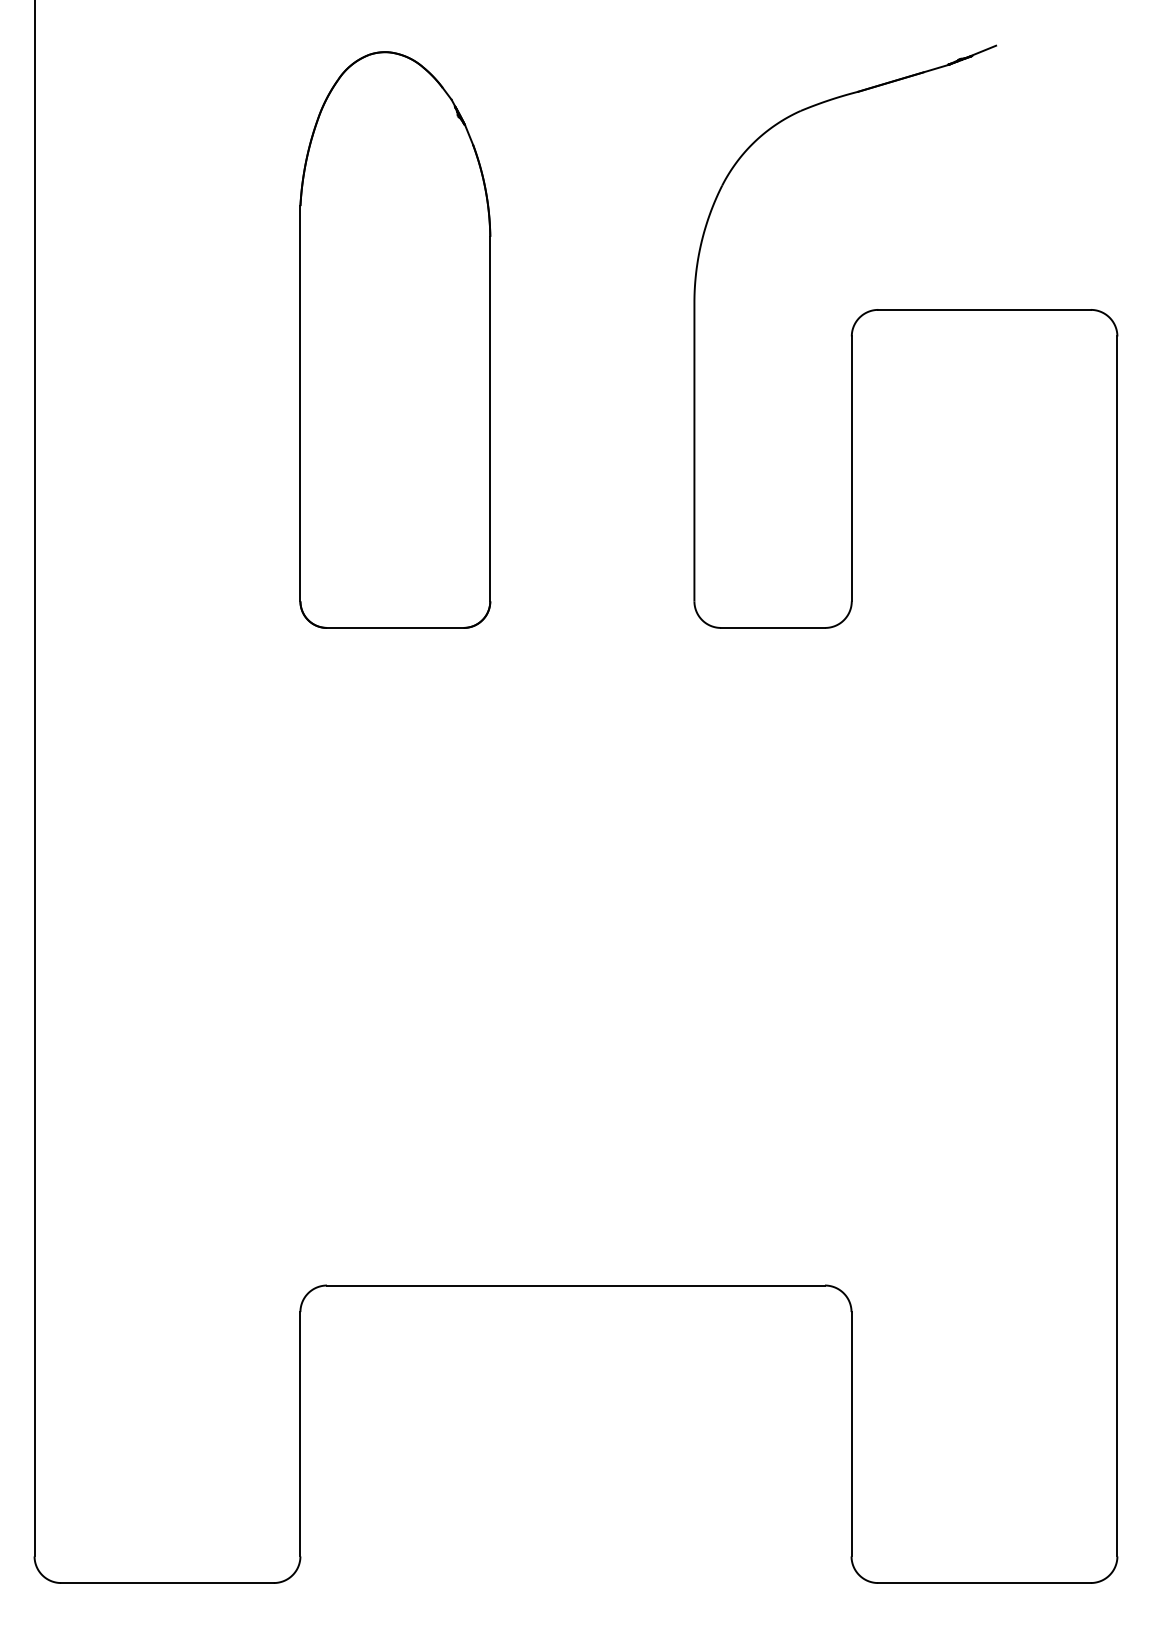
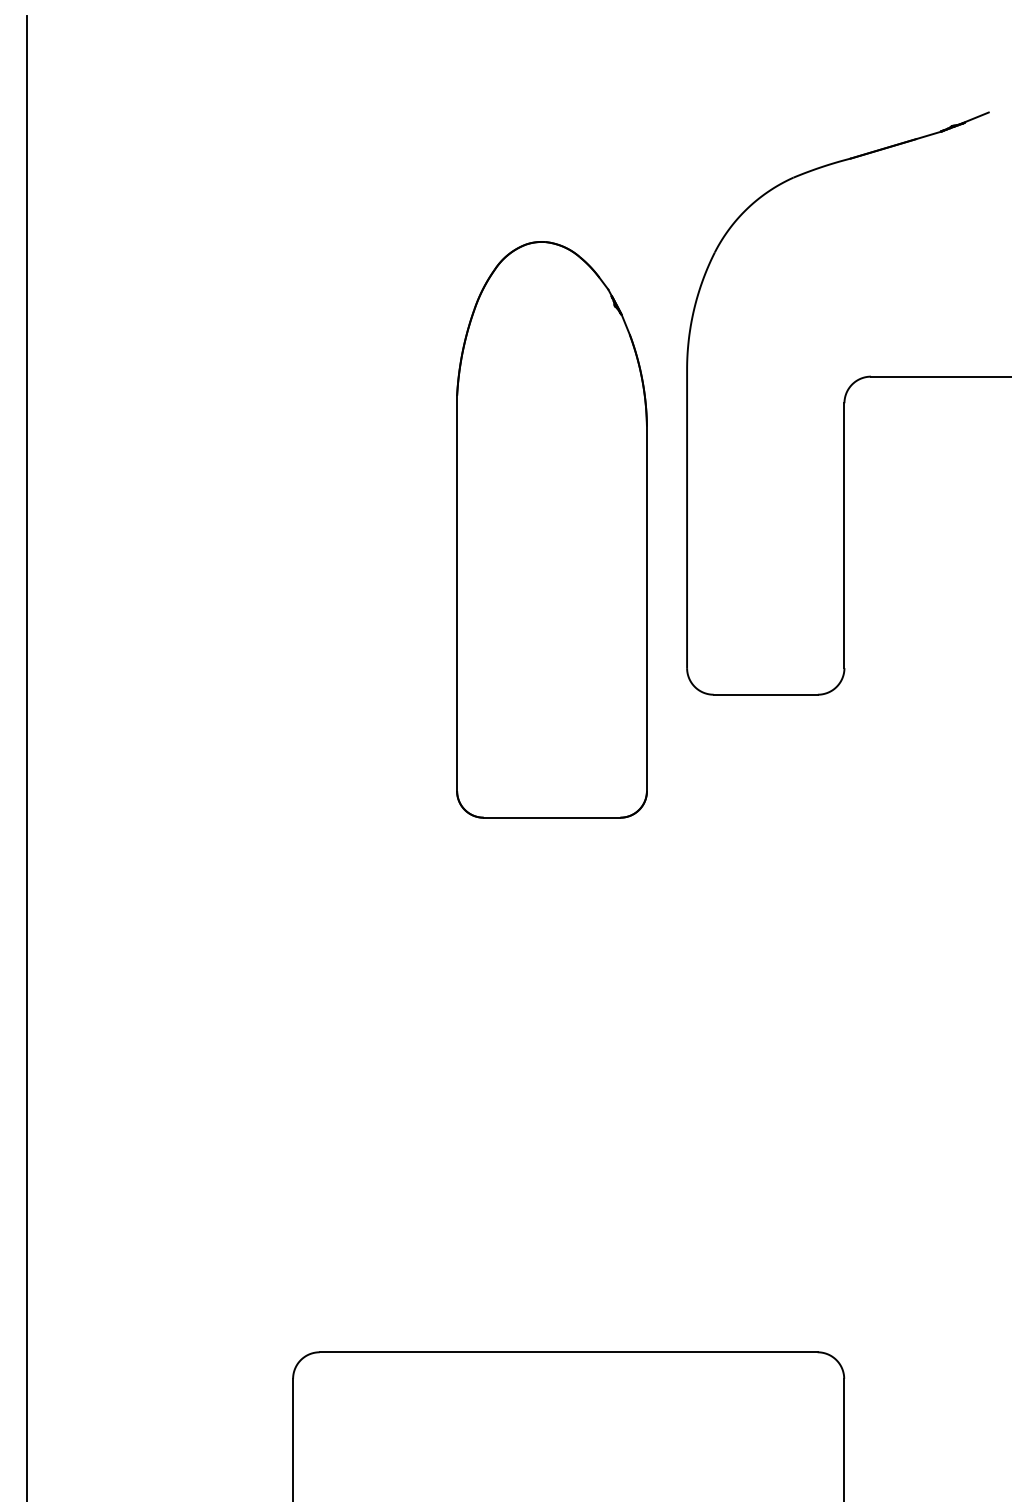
part: (395, 339) -> (552, 529), moved

